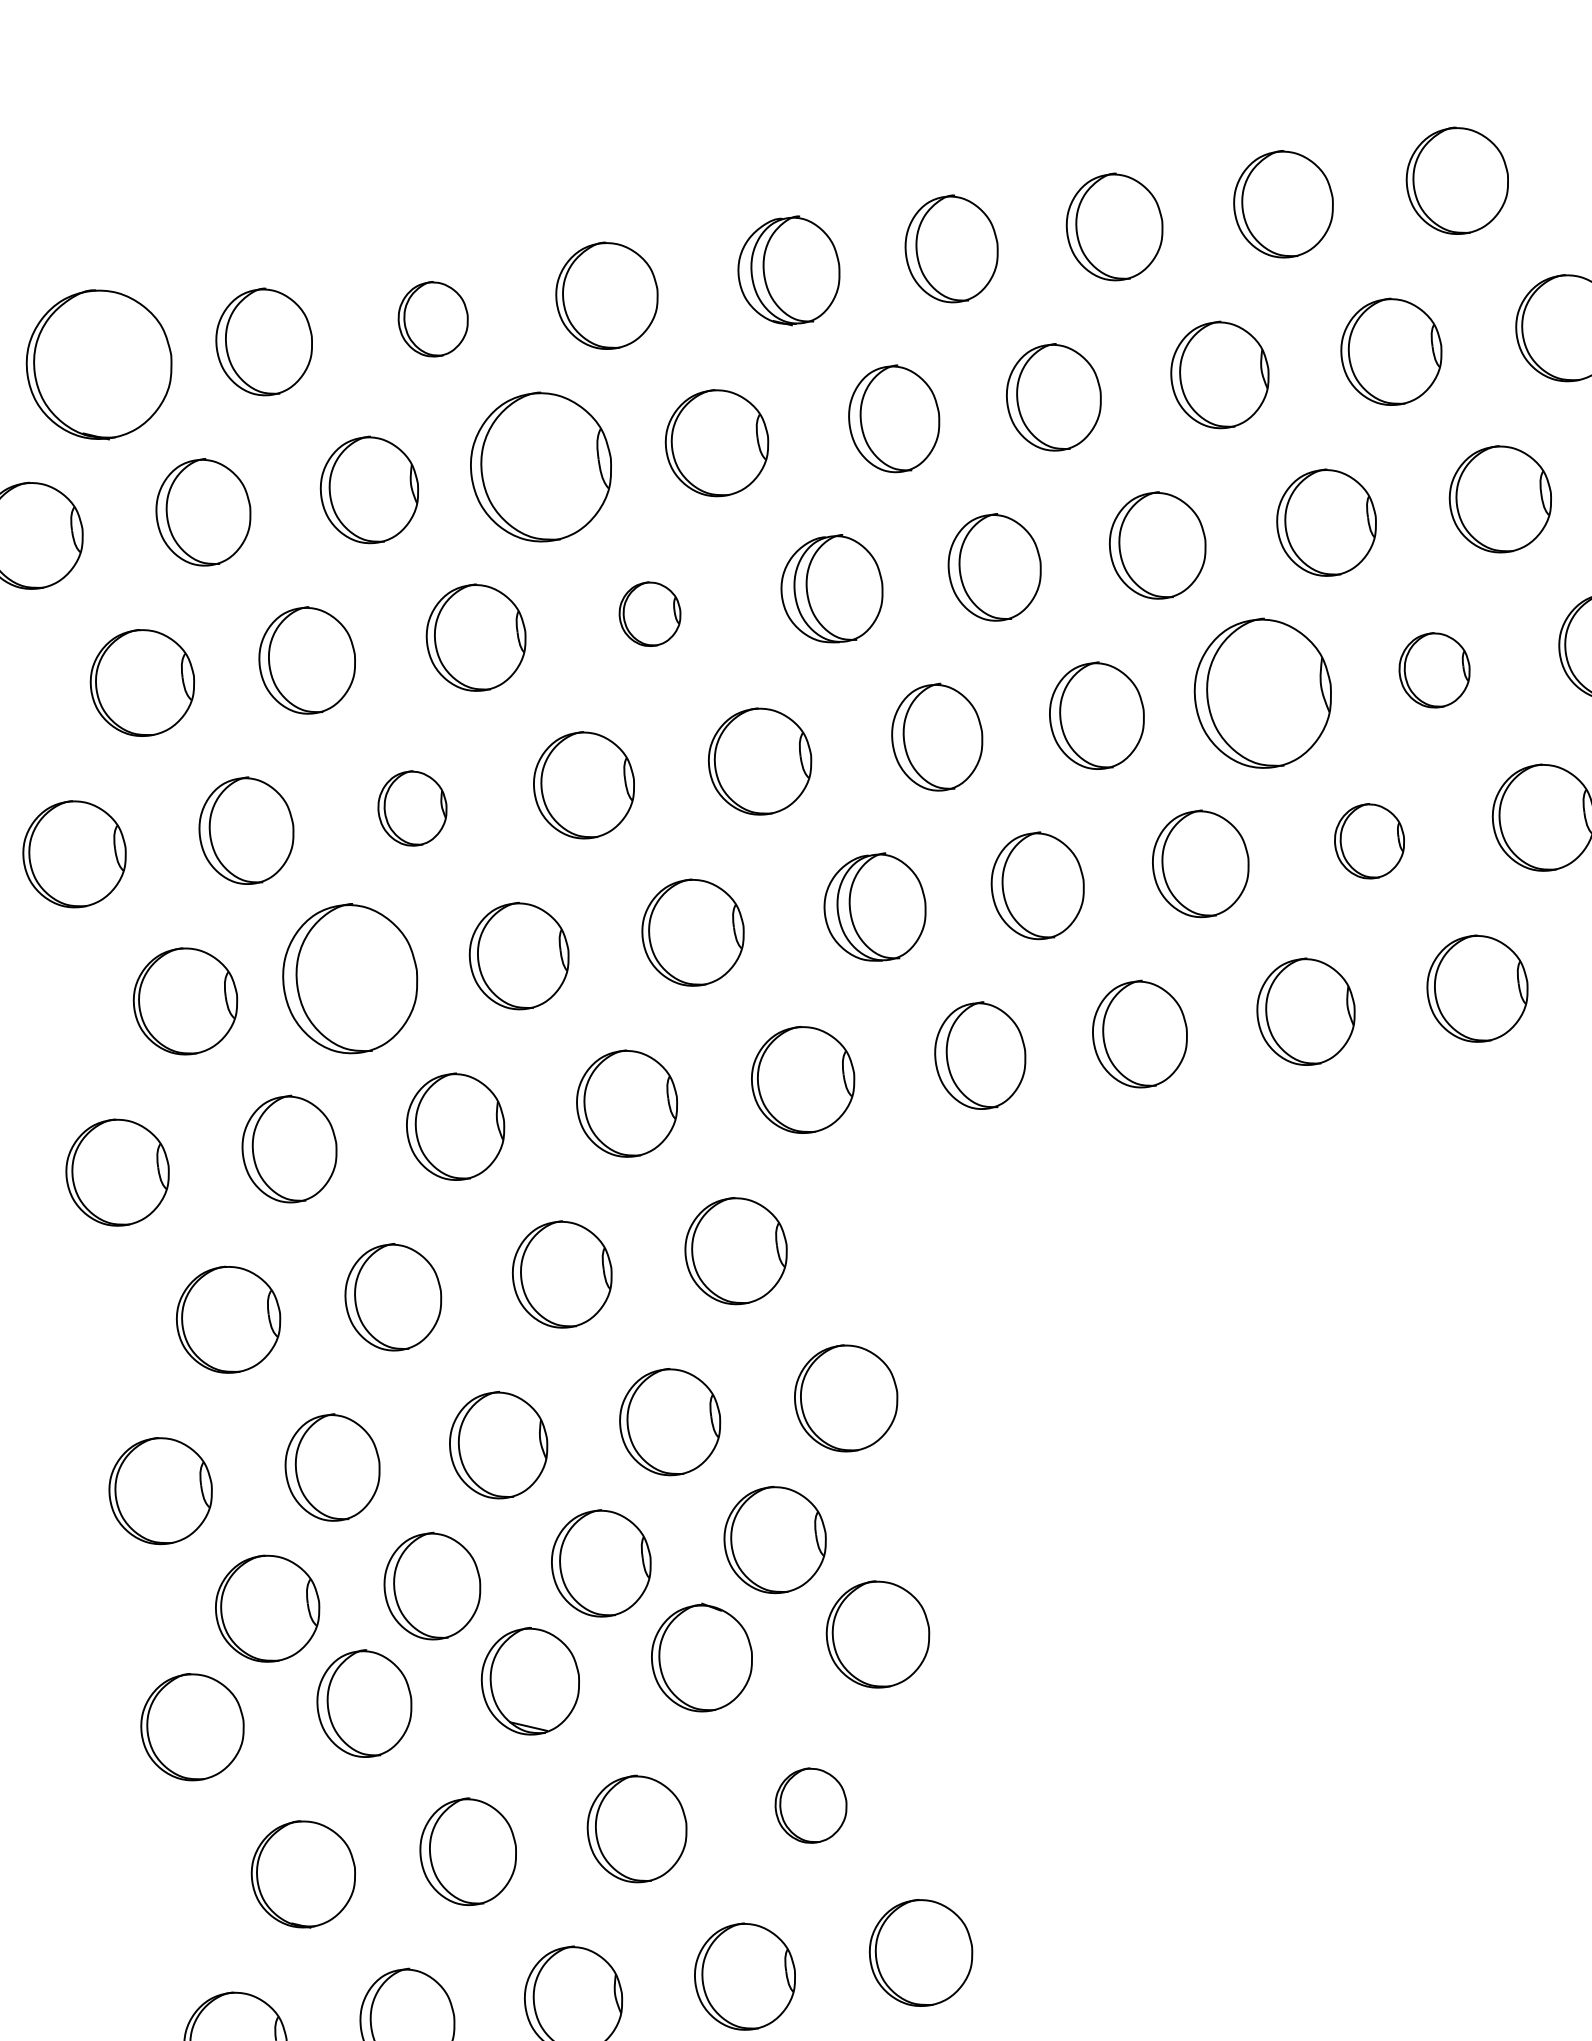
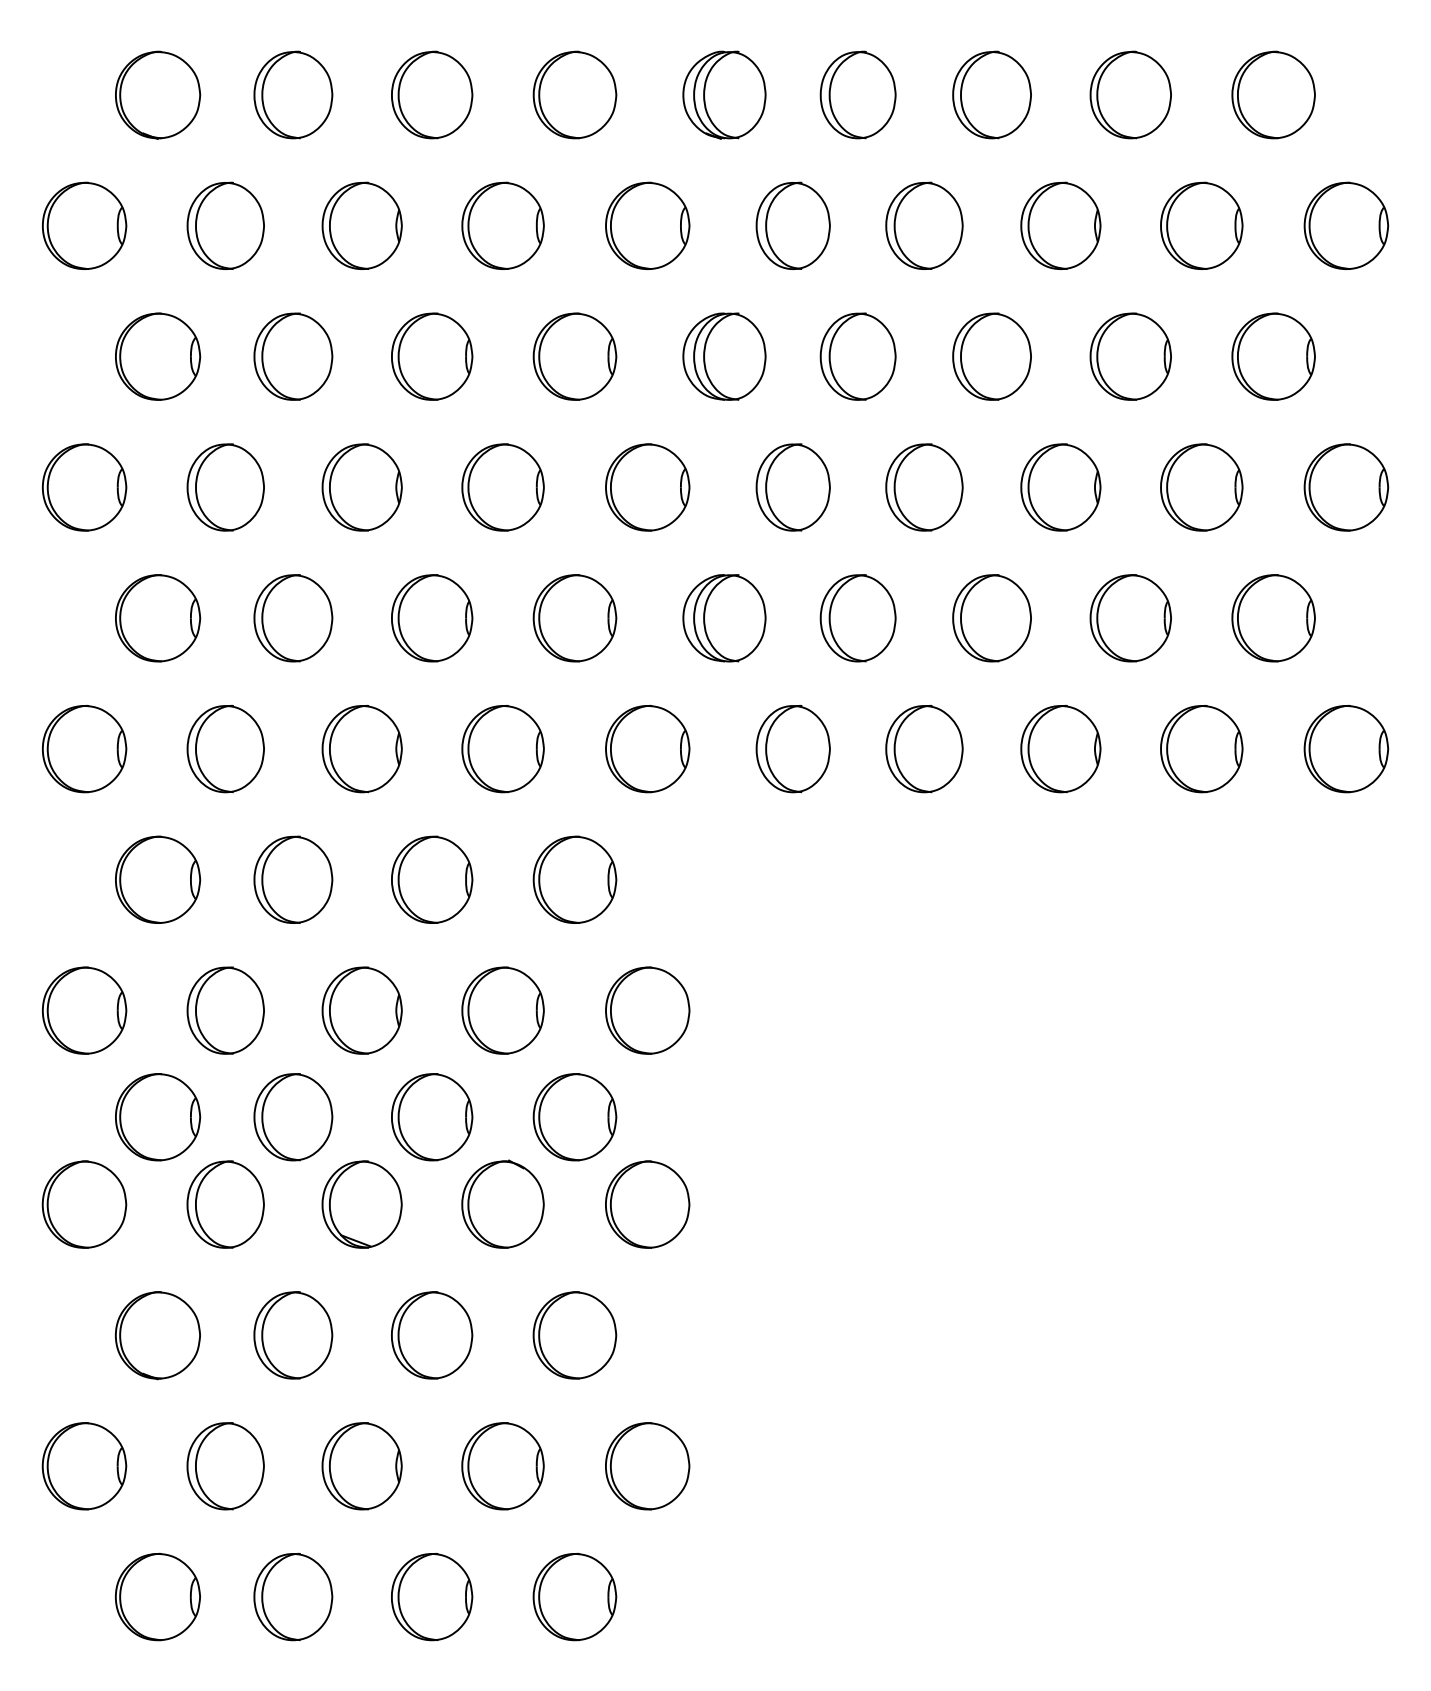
part: (433, 318) -> (432, 94), size x1.43
part: (99, 363) -> (158, 94), size x0.71
part: (540, 466) -> (502, 225), size x0.71
part: (649, 614) -> (574, 356), size x1.67
part: (1434, 670) -> (1201, 487), size x1.43
part: (1262, 693) -> (1060, 487), size x0.71
part: (411, 808) -> (361, 487), size x1.43
part: (1369, 841) -> (1130, 618), size x1.43
part: (350, 979) -> (293, 618), size x0.71
part: (810, 1805) -> (574, 1335), size x1.43

